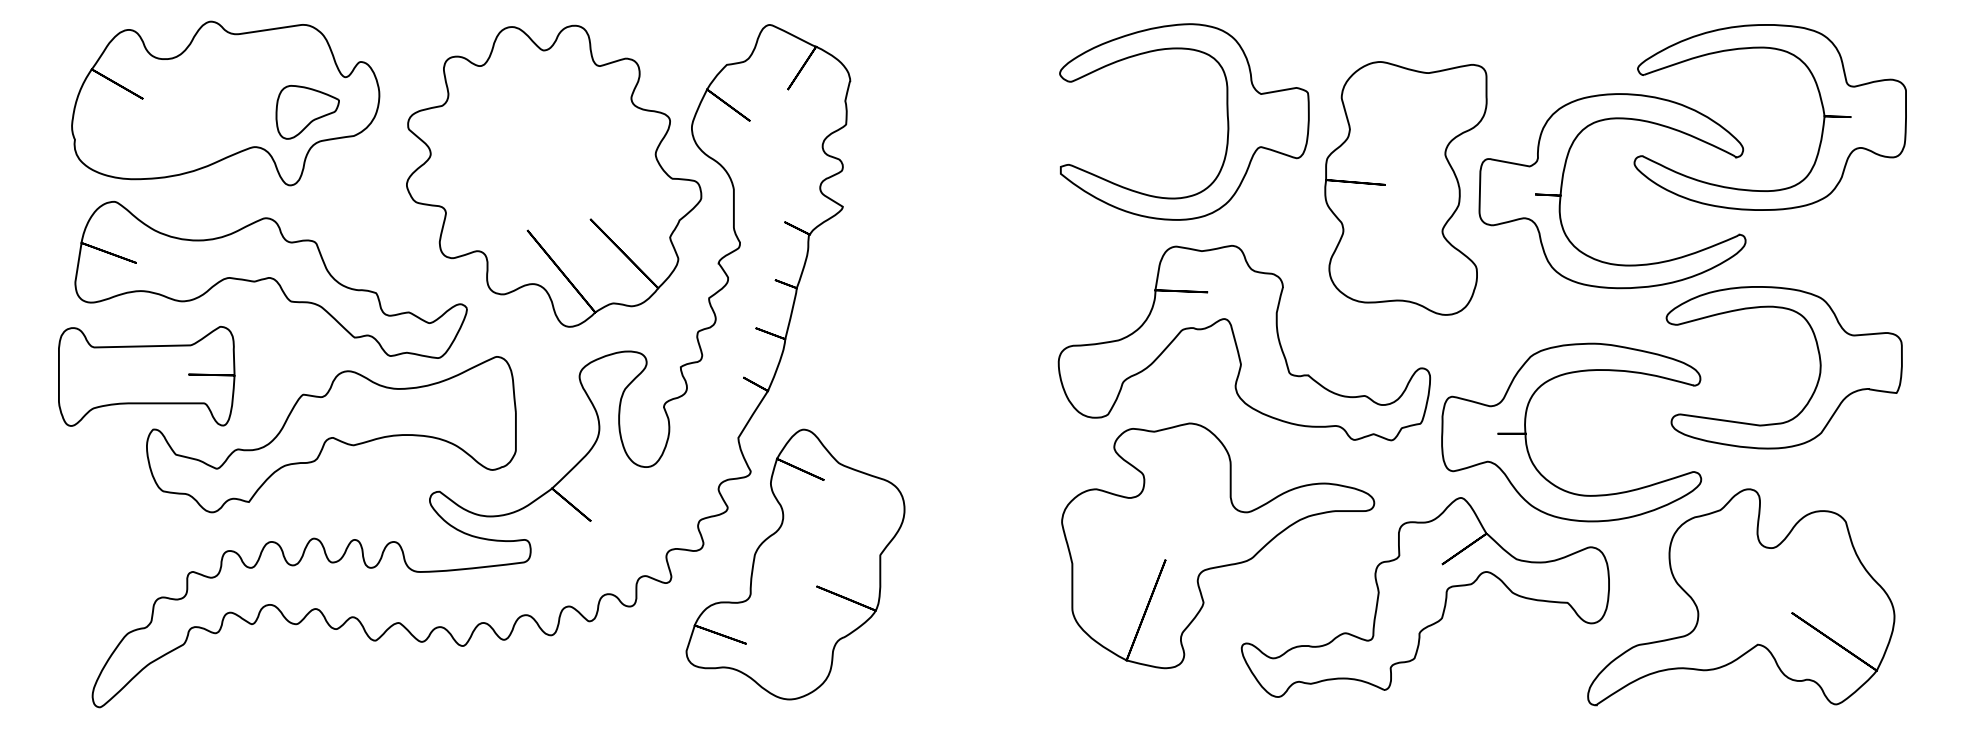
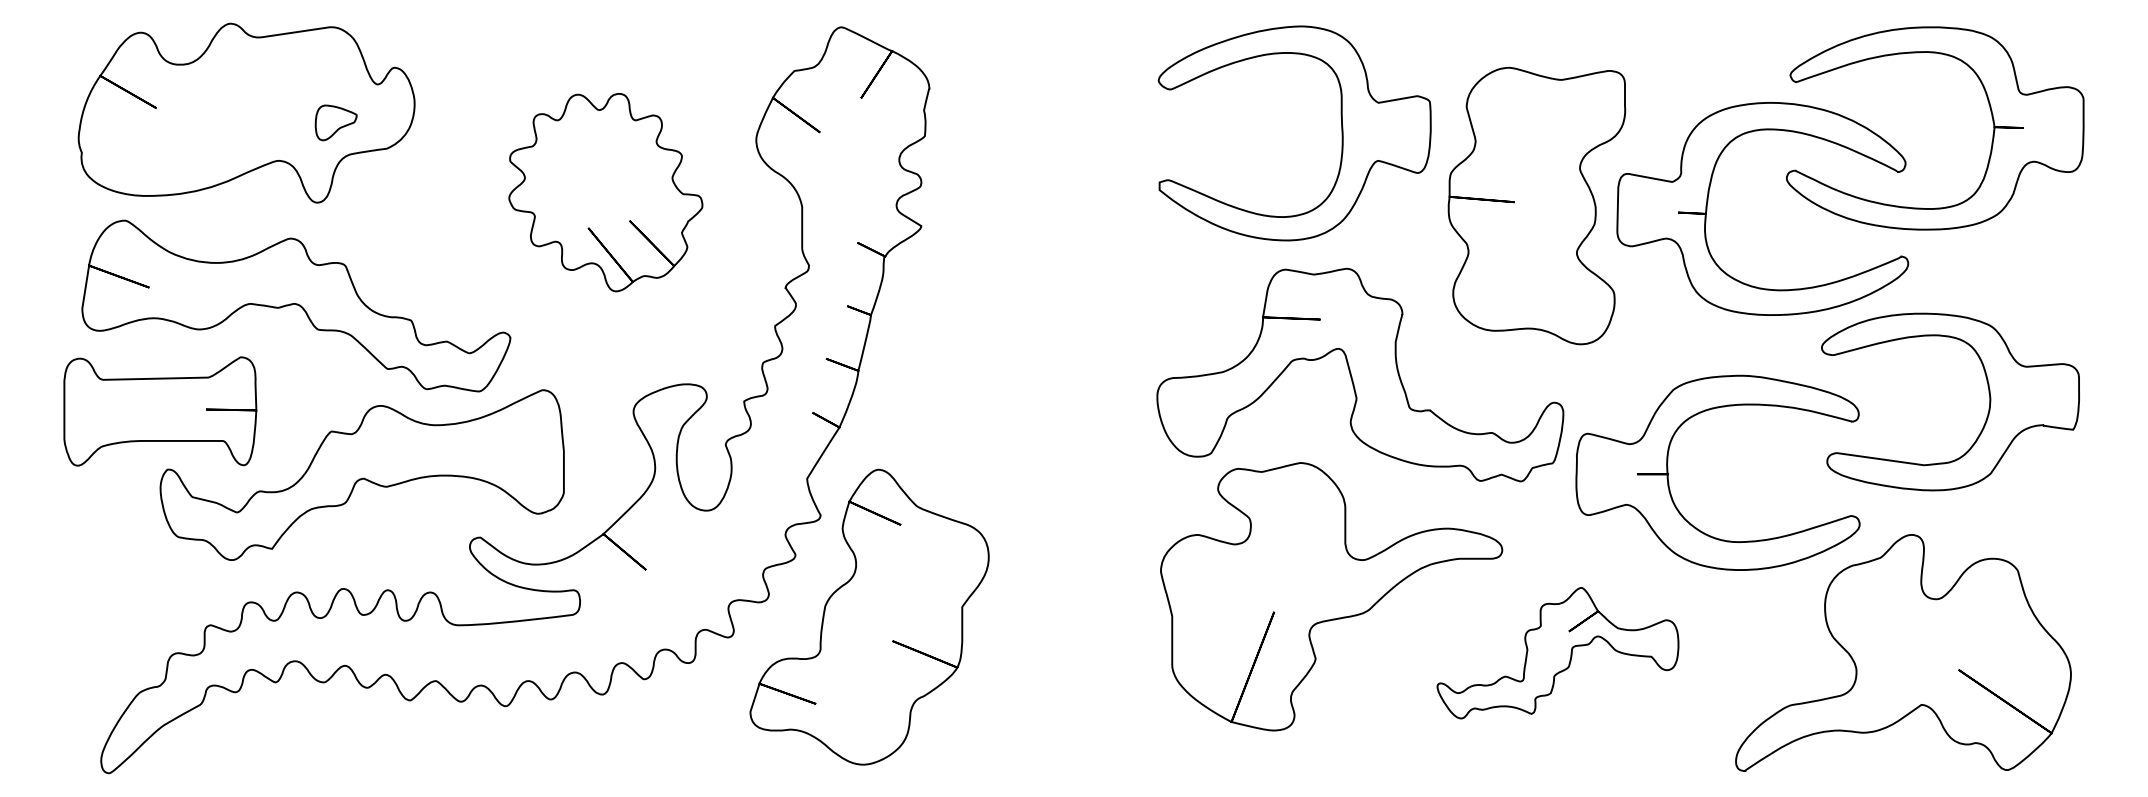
part: (307, 112) -> (336, 123), size x0.6
part: (554, 175) -> (606, 191), size x0.6
part: (1424, 597) -> (1557, 653), size x0.6

